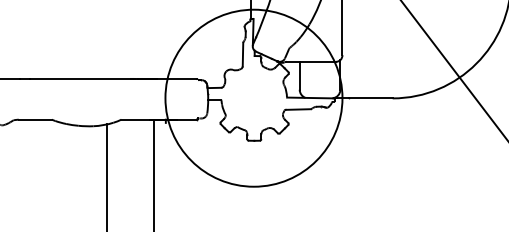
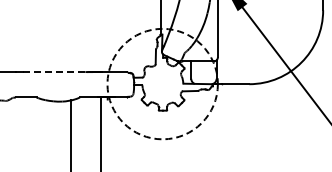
line: (82, 79) -> (55, 72), solid -> dashed
circle: (253, 97) -> (162, 83), solid -> dashed

